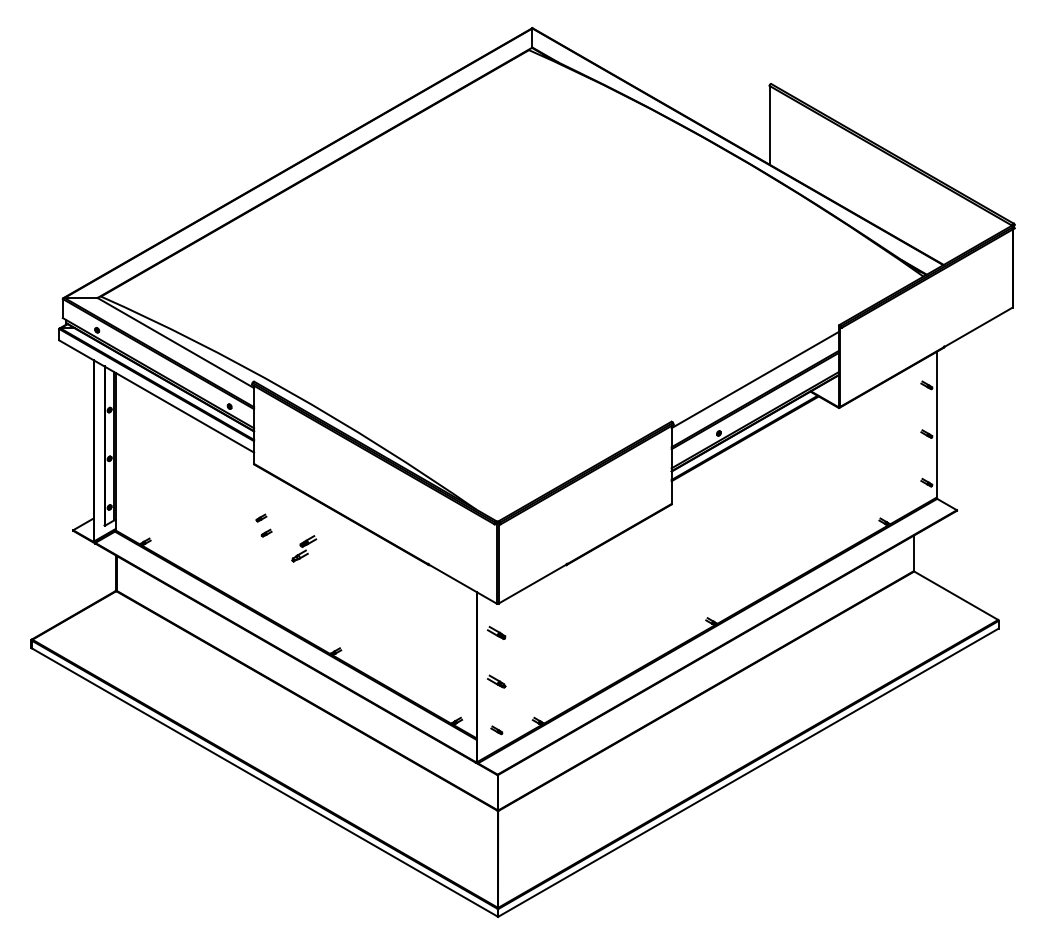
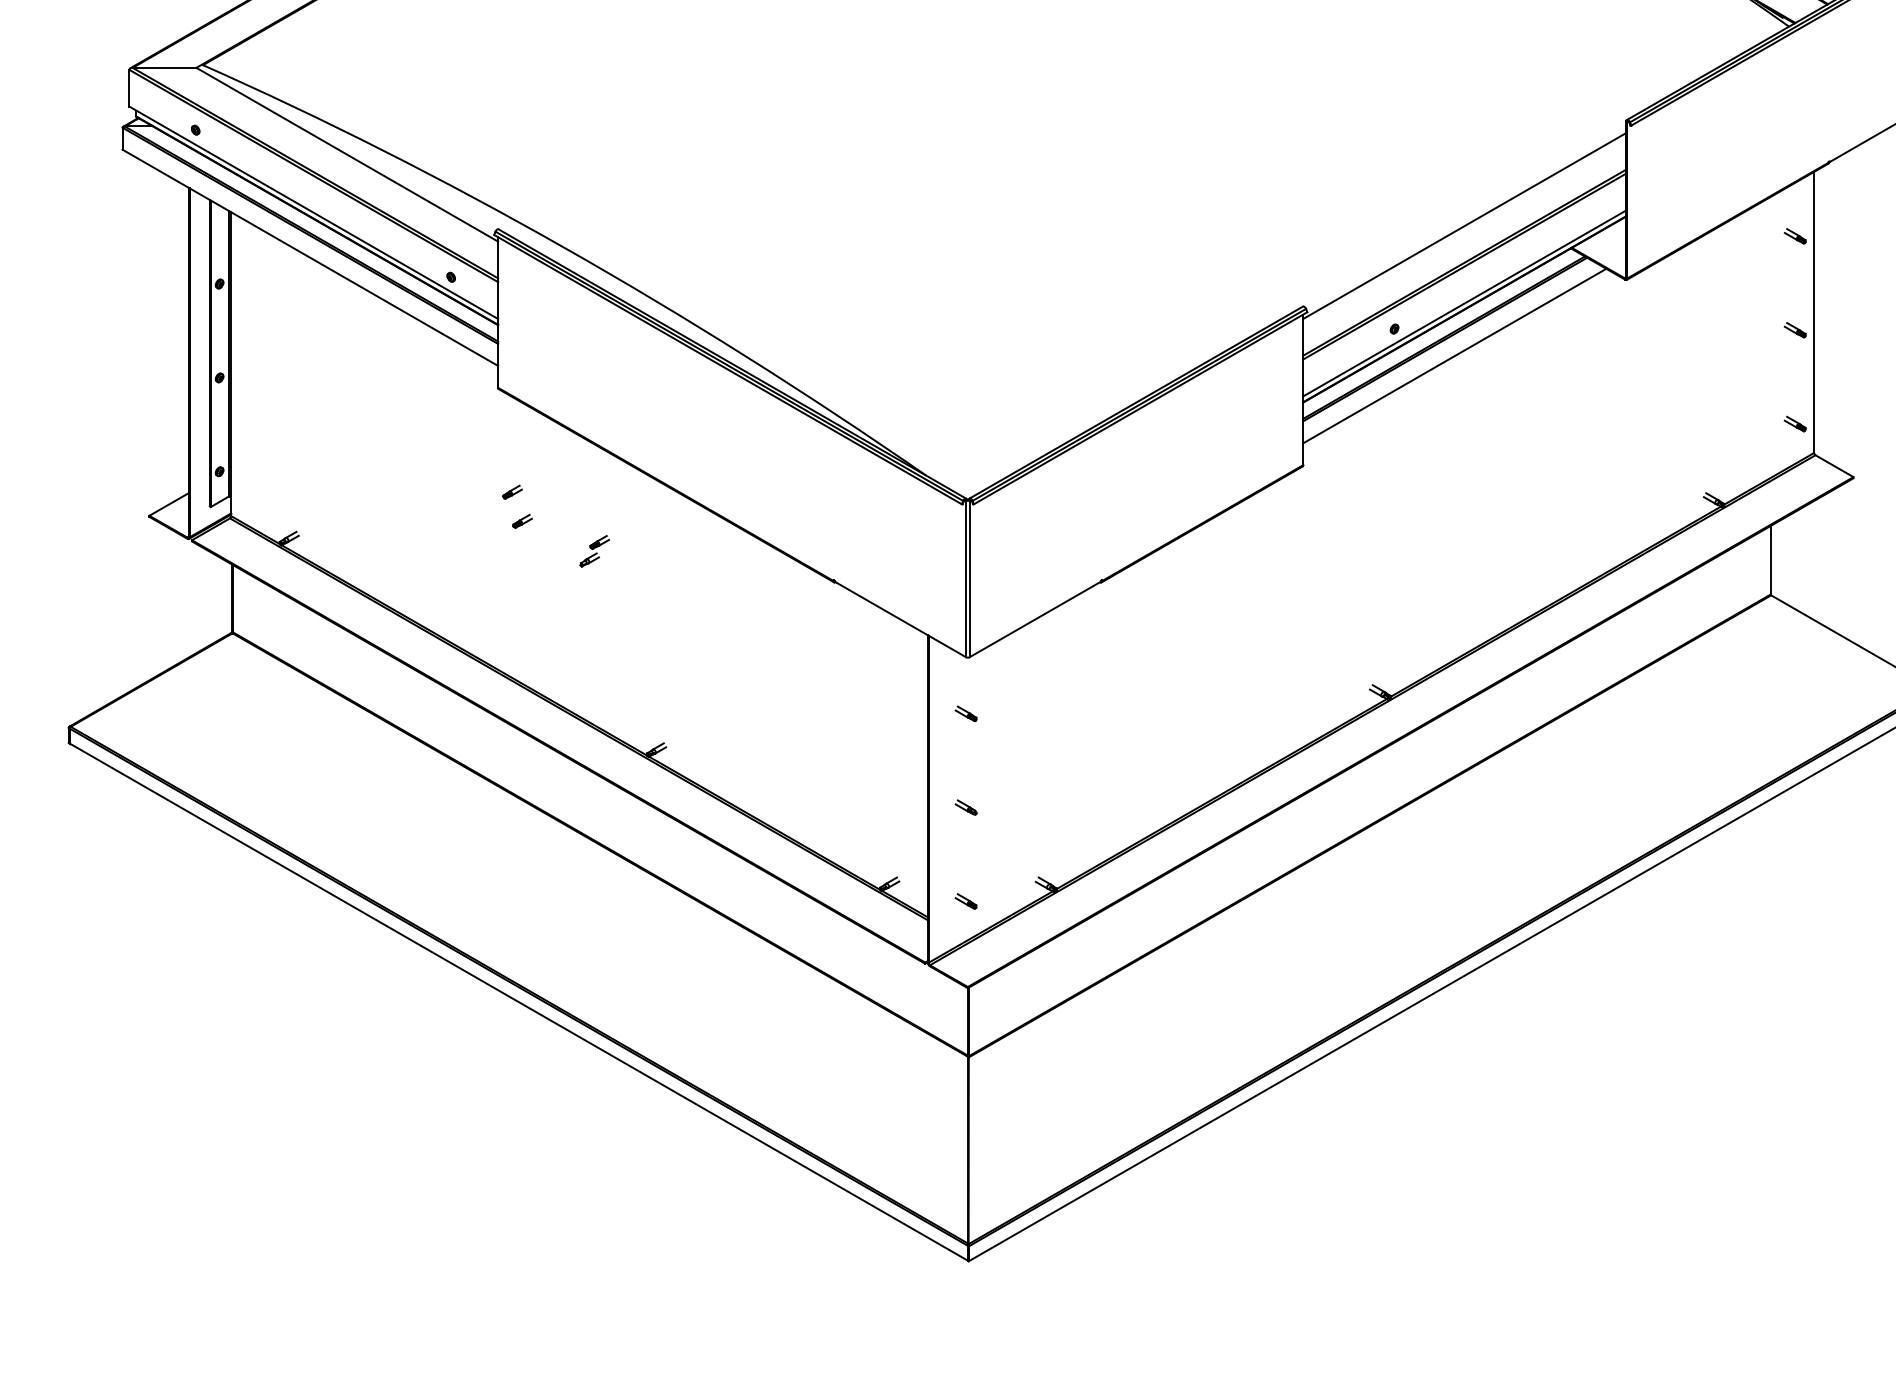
line: (749, 447) -> (1453, 356), added
part: (303, 548) -> (593, 550), size x0.62
part: (496, 632) -> (965, 712), size x0.62
part: (496, 681) -> (965, 807), size x0.62

